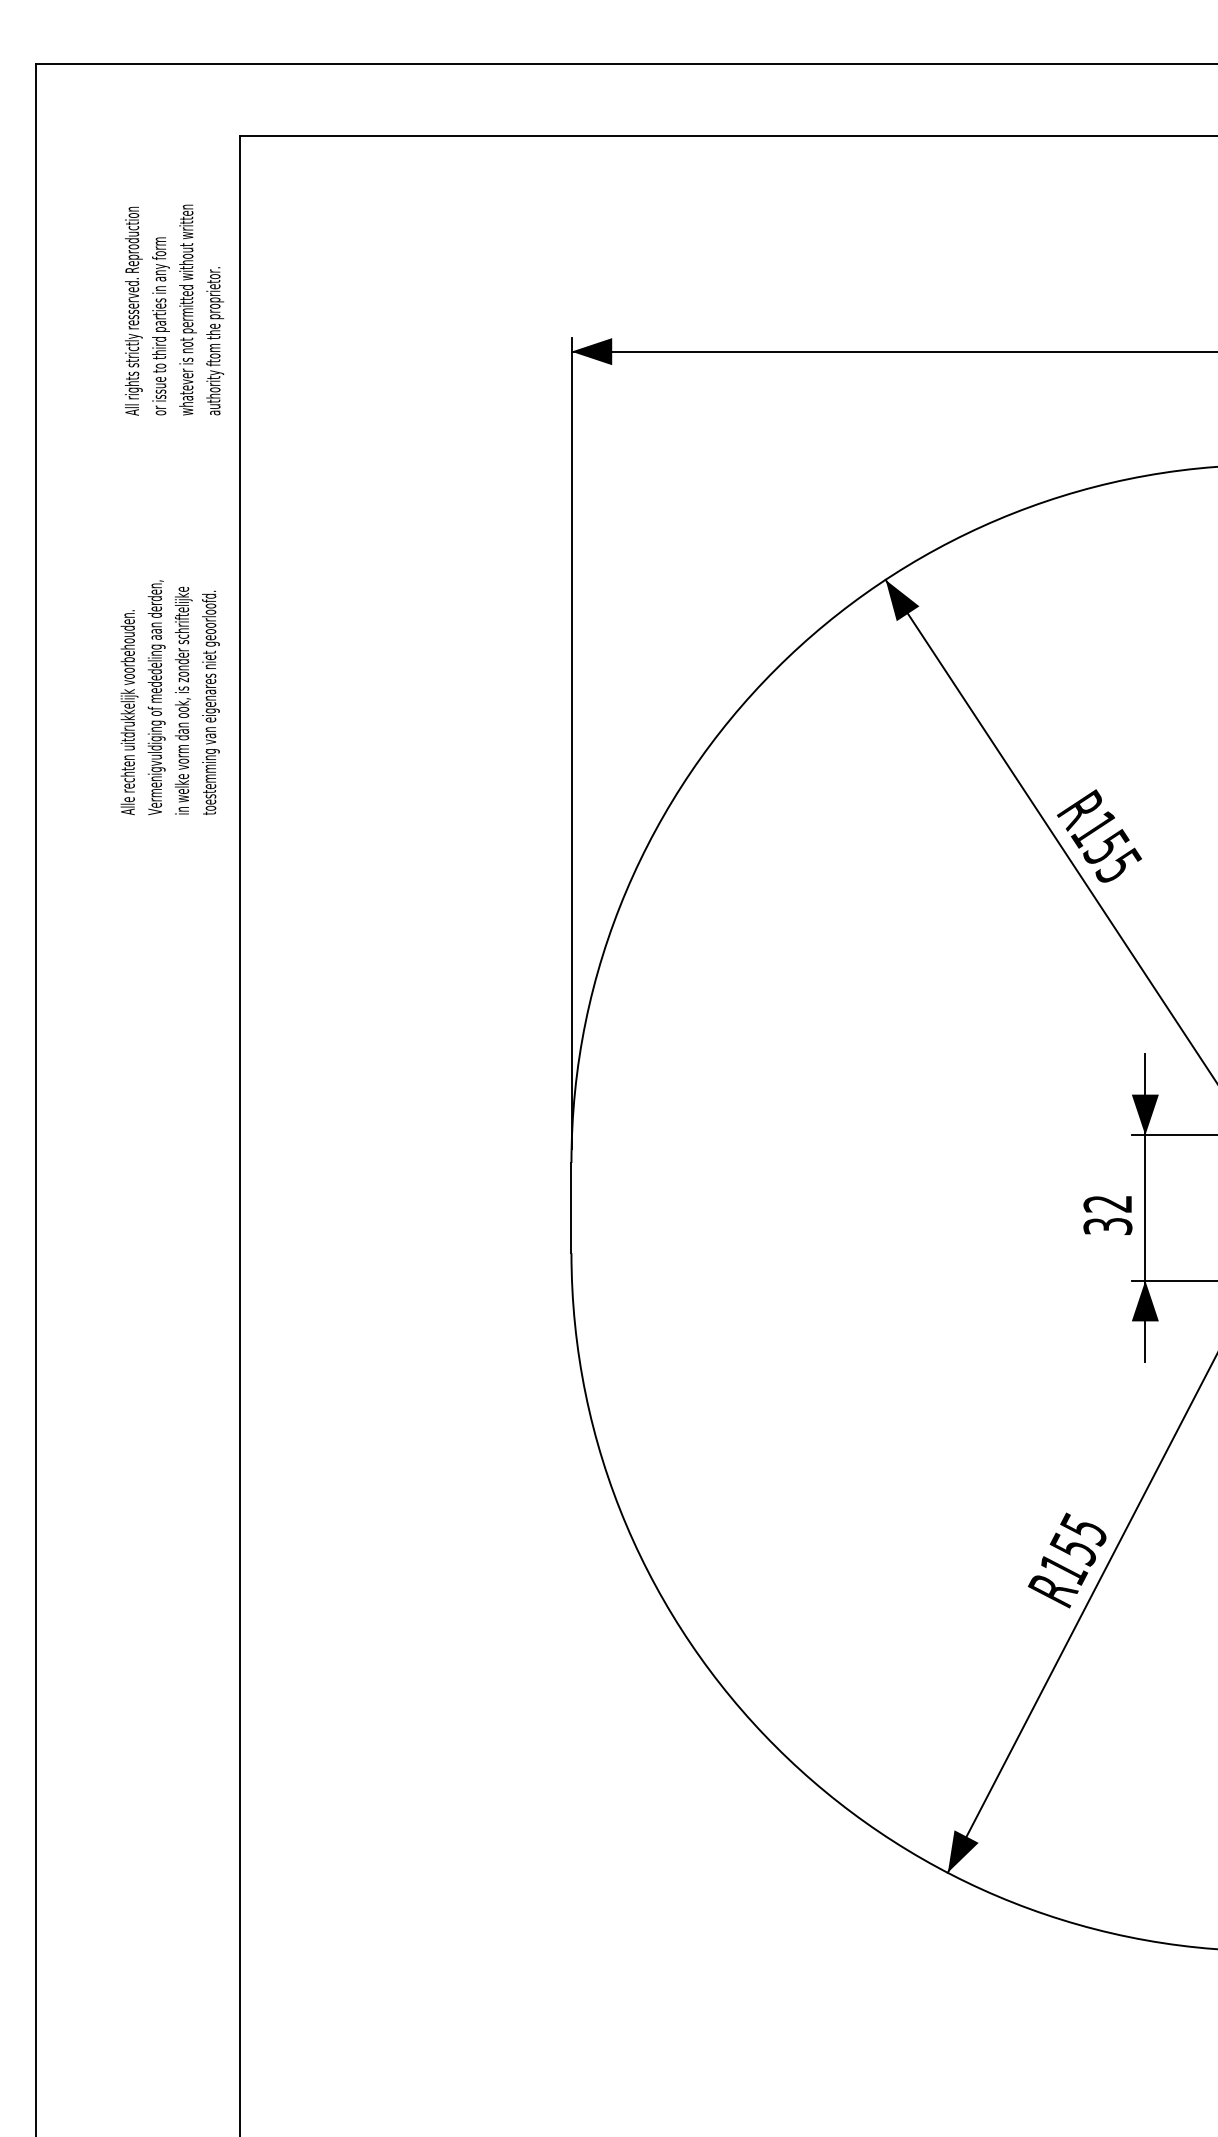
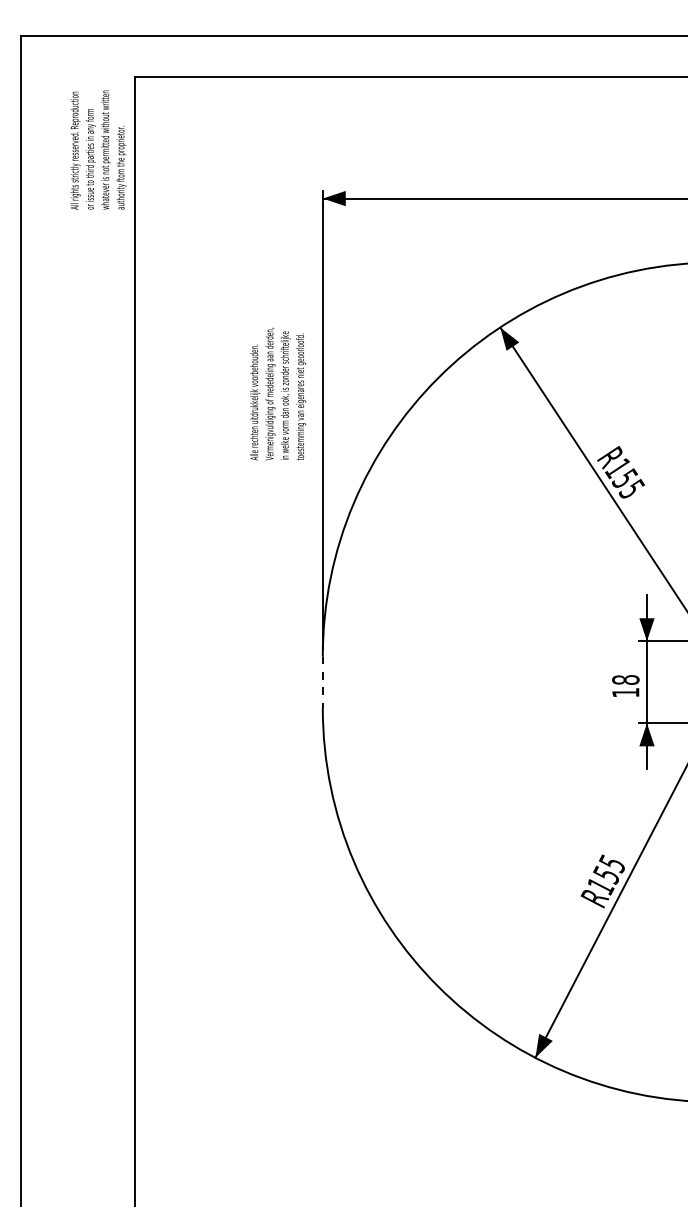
text: (174, 309) -> (98, 149), moved
text: (170, 696) -> (278, 393), moved
line: (570, 1208) -> (322, 682), solid -> dashed
text: (1107, 1215) -> (625, 686), 32 -> 18

